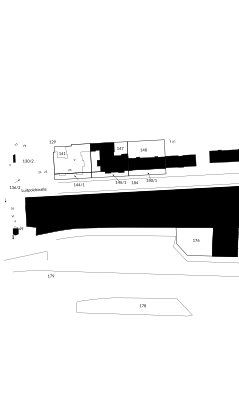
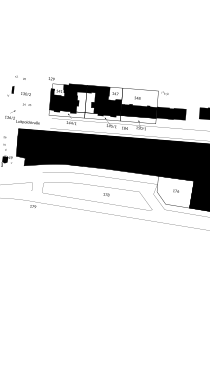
fill: (71, 159) -> (67, 98), added
text: (42, 171) -> (26, 104), moved
text: (133, 306) -> (97, 194), moved

